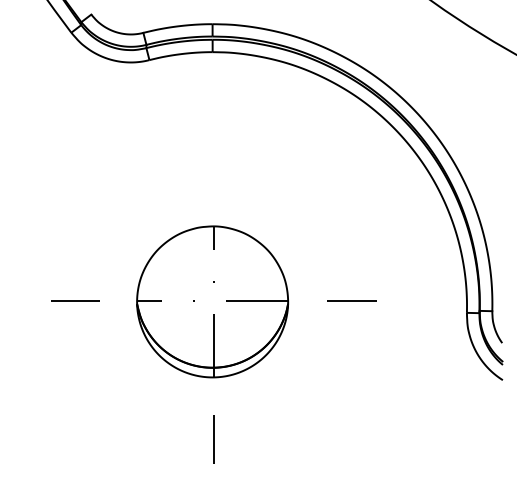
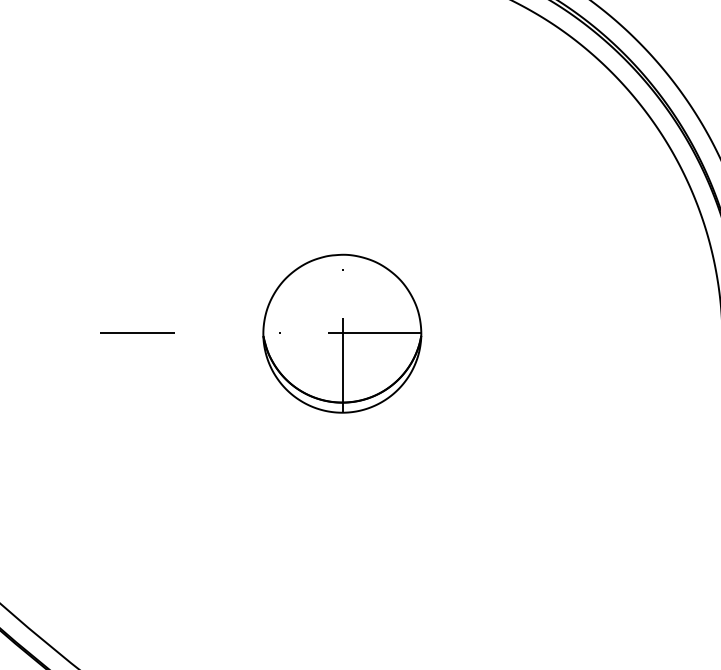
part: (212, 301) -> (342, 333), size x0.7
line: (351, 301) -> (549, 333), removed
line: (213, 439) -> (343, 539), removed

